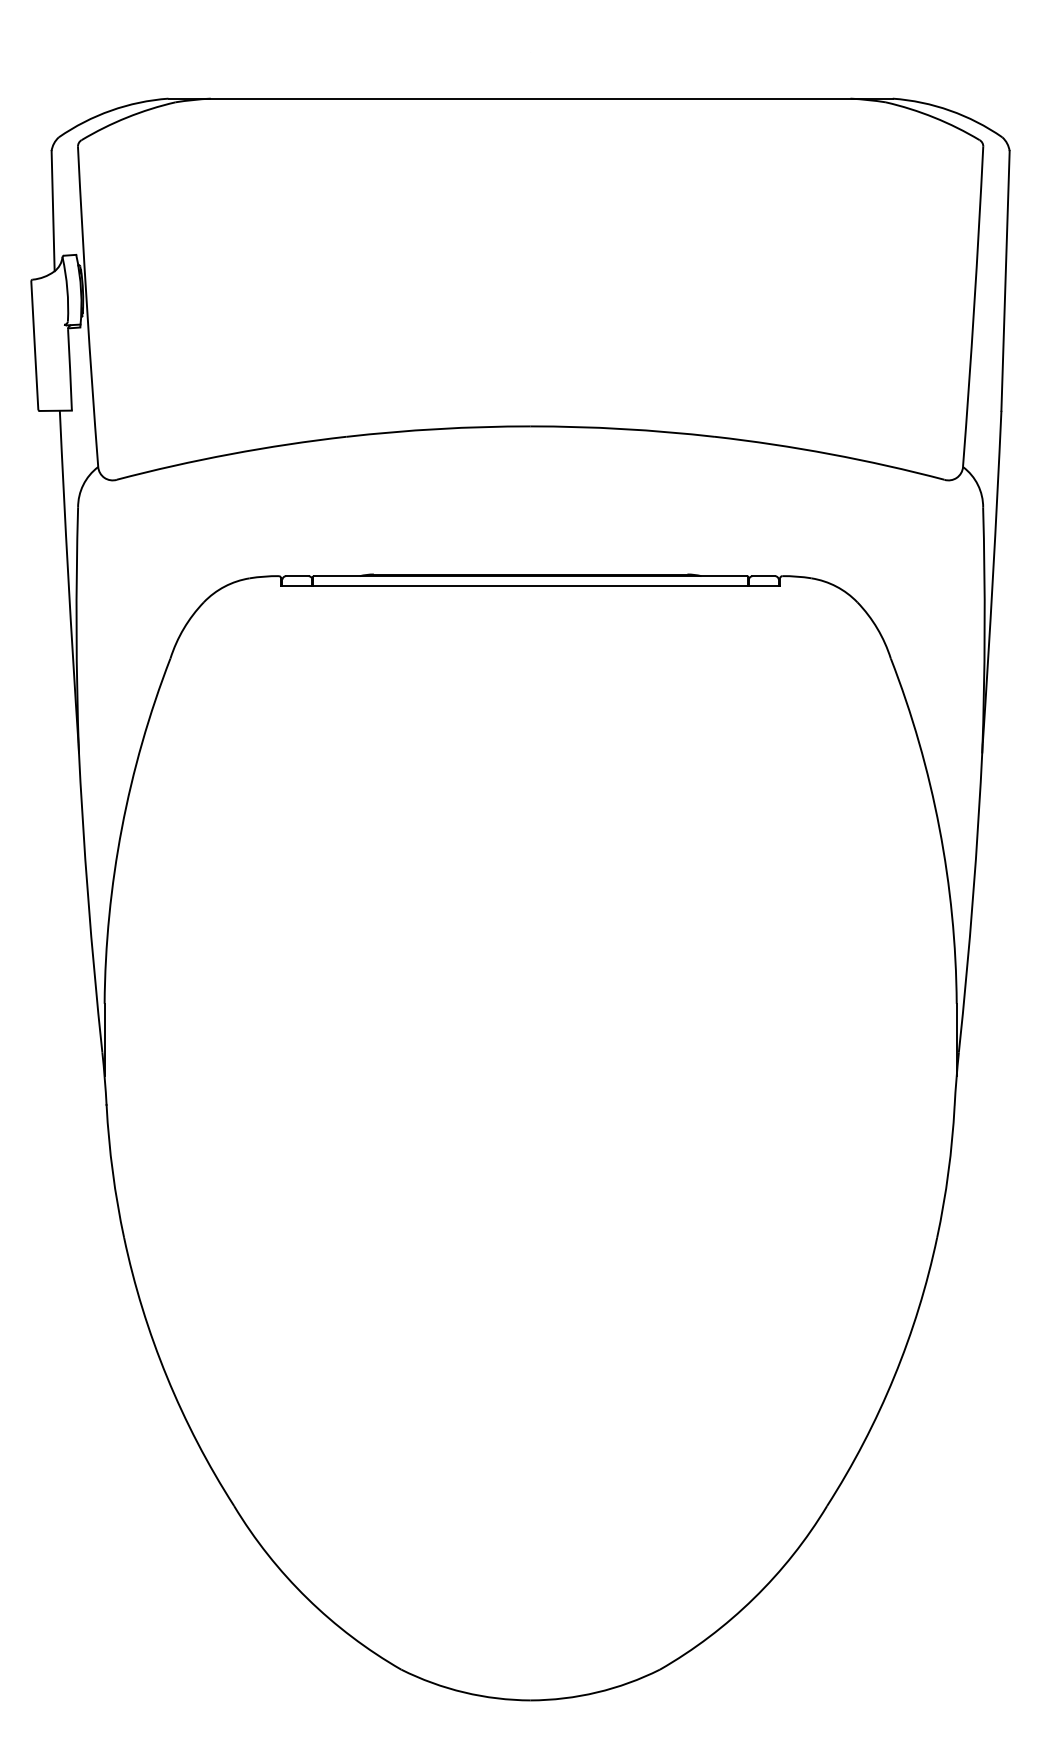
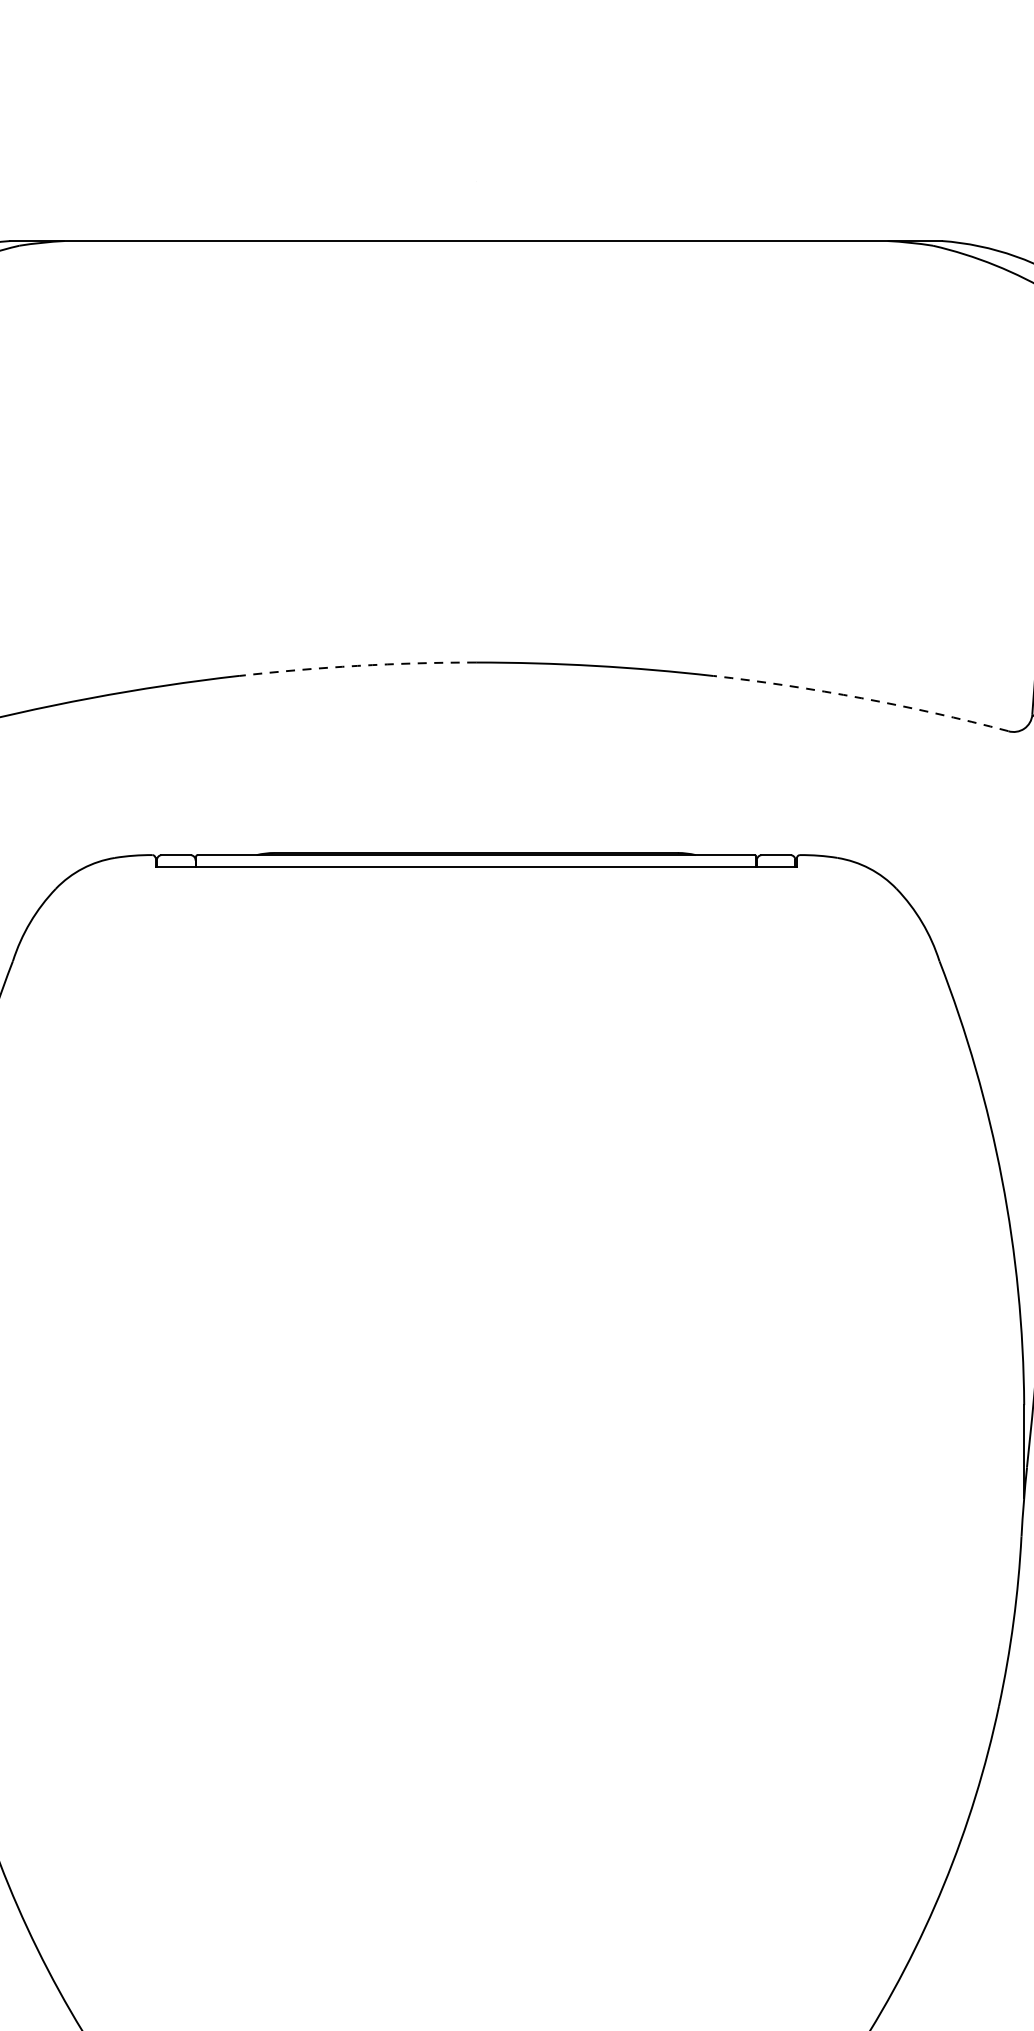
arc: (438, 429) -> (357, 666), solid -> dashed
arc: (830, 454) -> (861, 698), solid -> dashed

